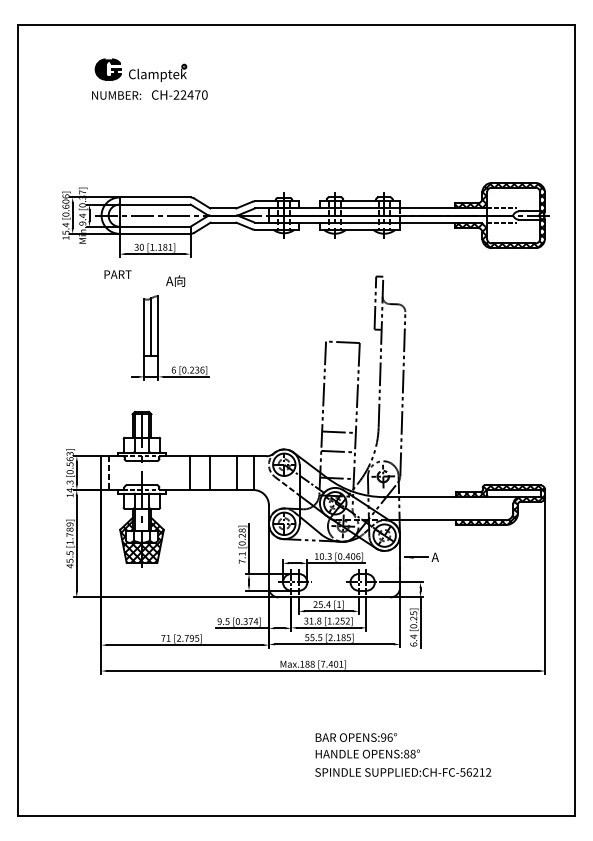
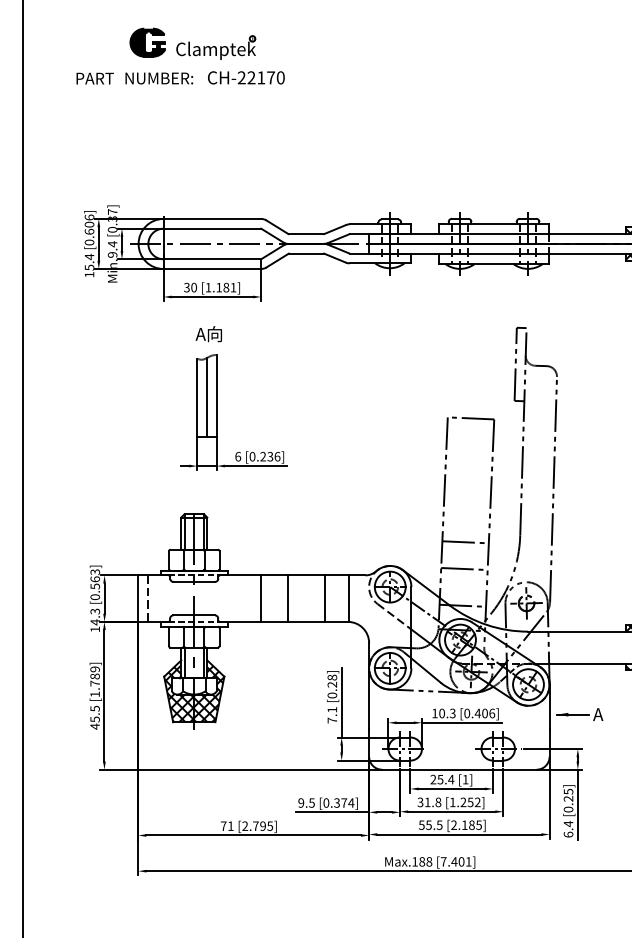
text: (190, 94) -> (261, 77), CH-22470 -> CH-22170
text: (117, 274) -> (94, 78), moved
text: (175, 280) -> (208, 333), moved

